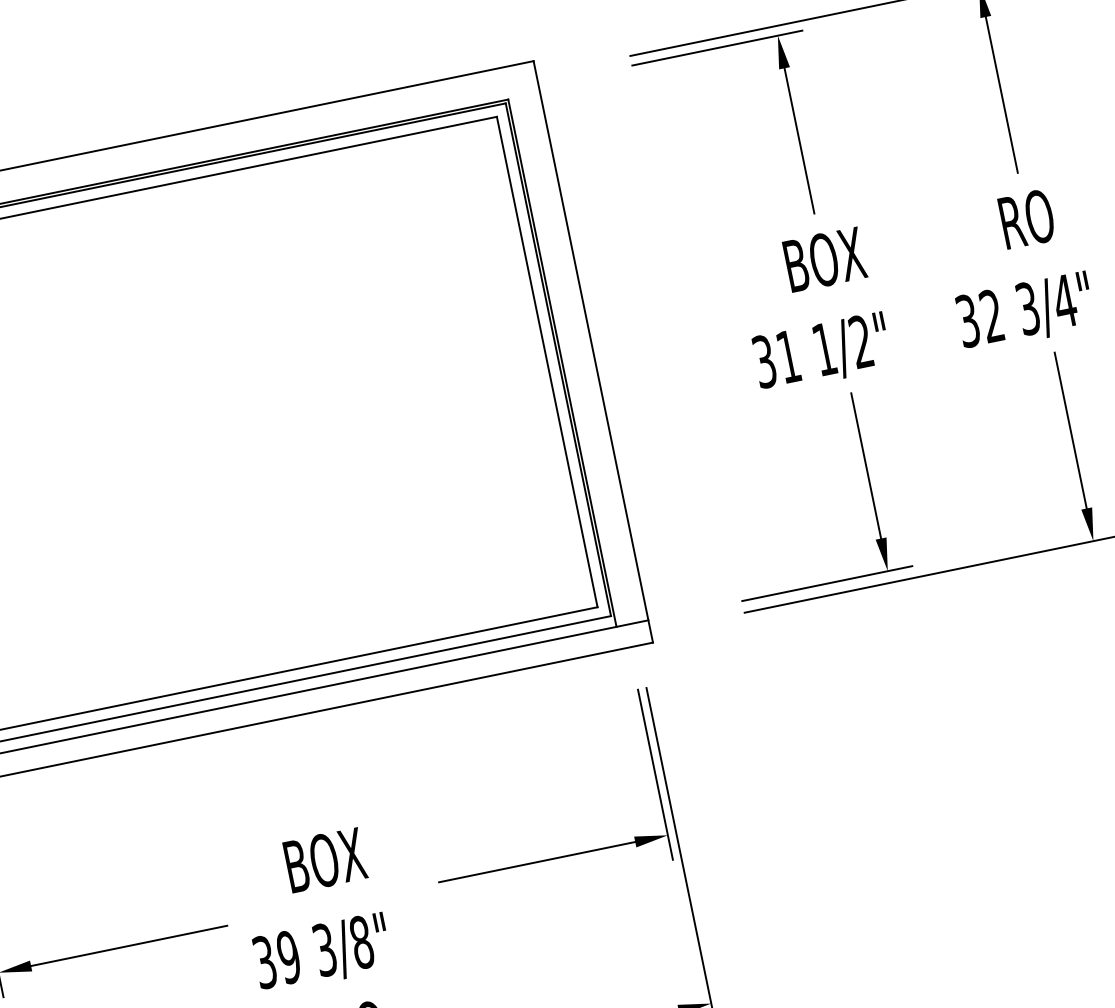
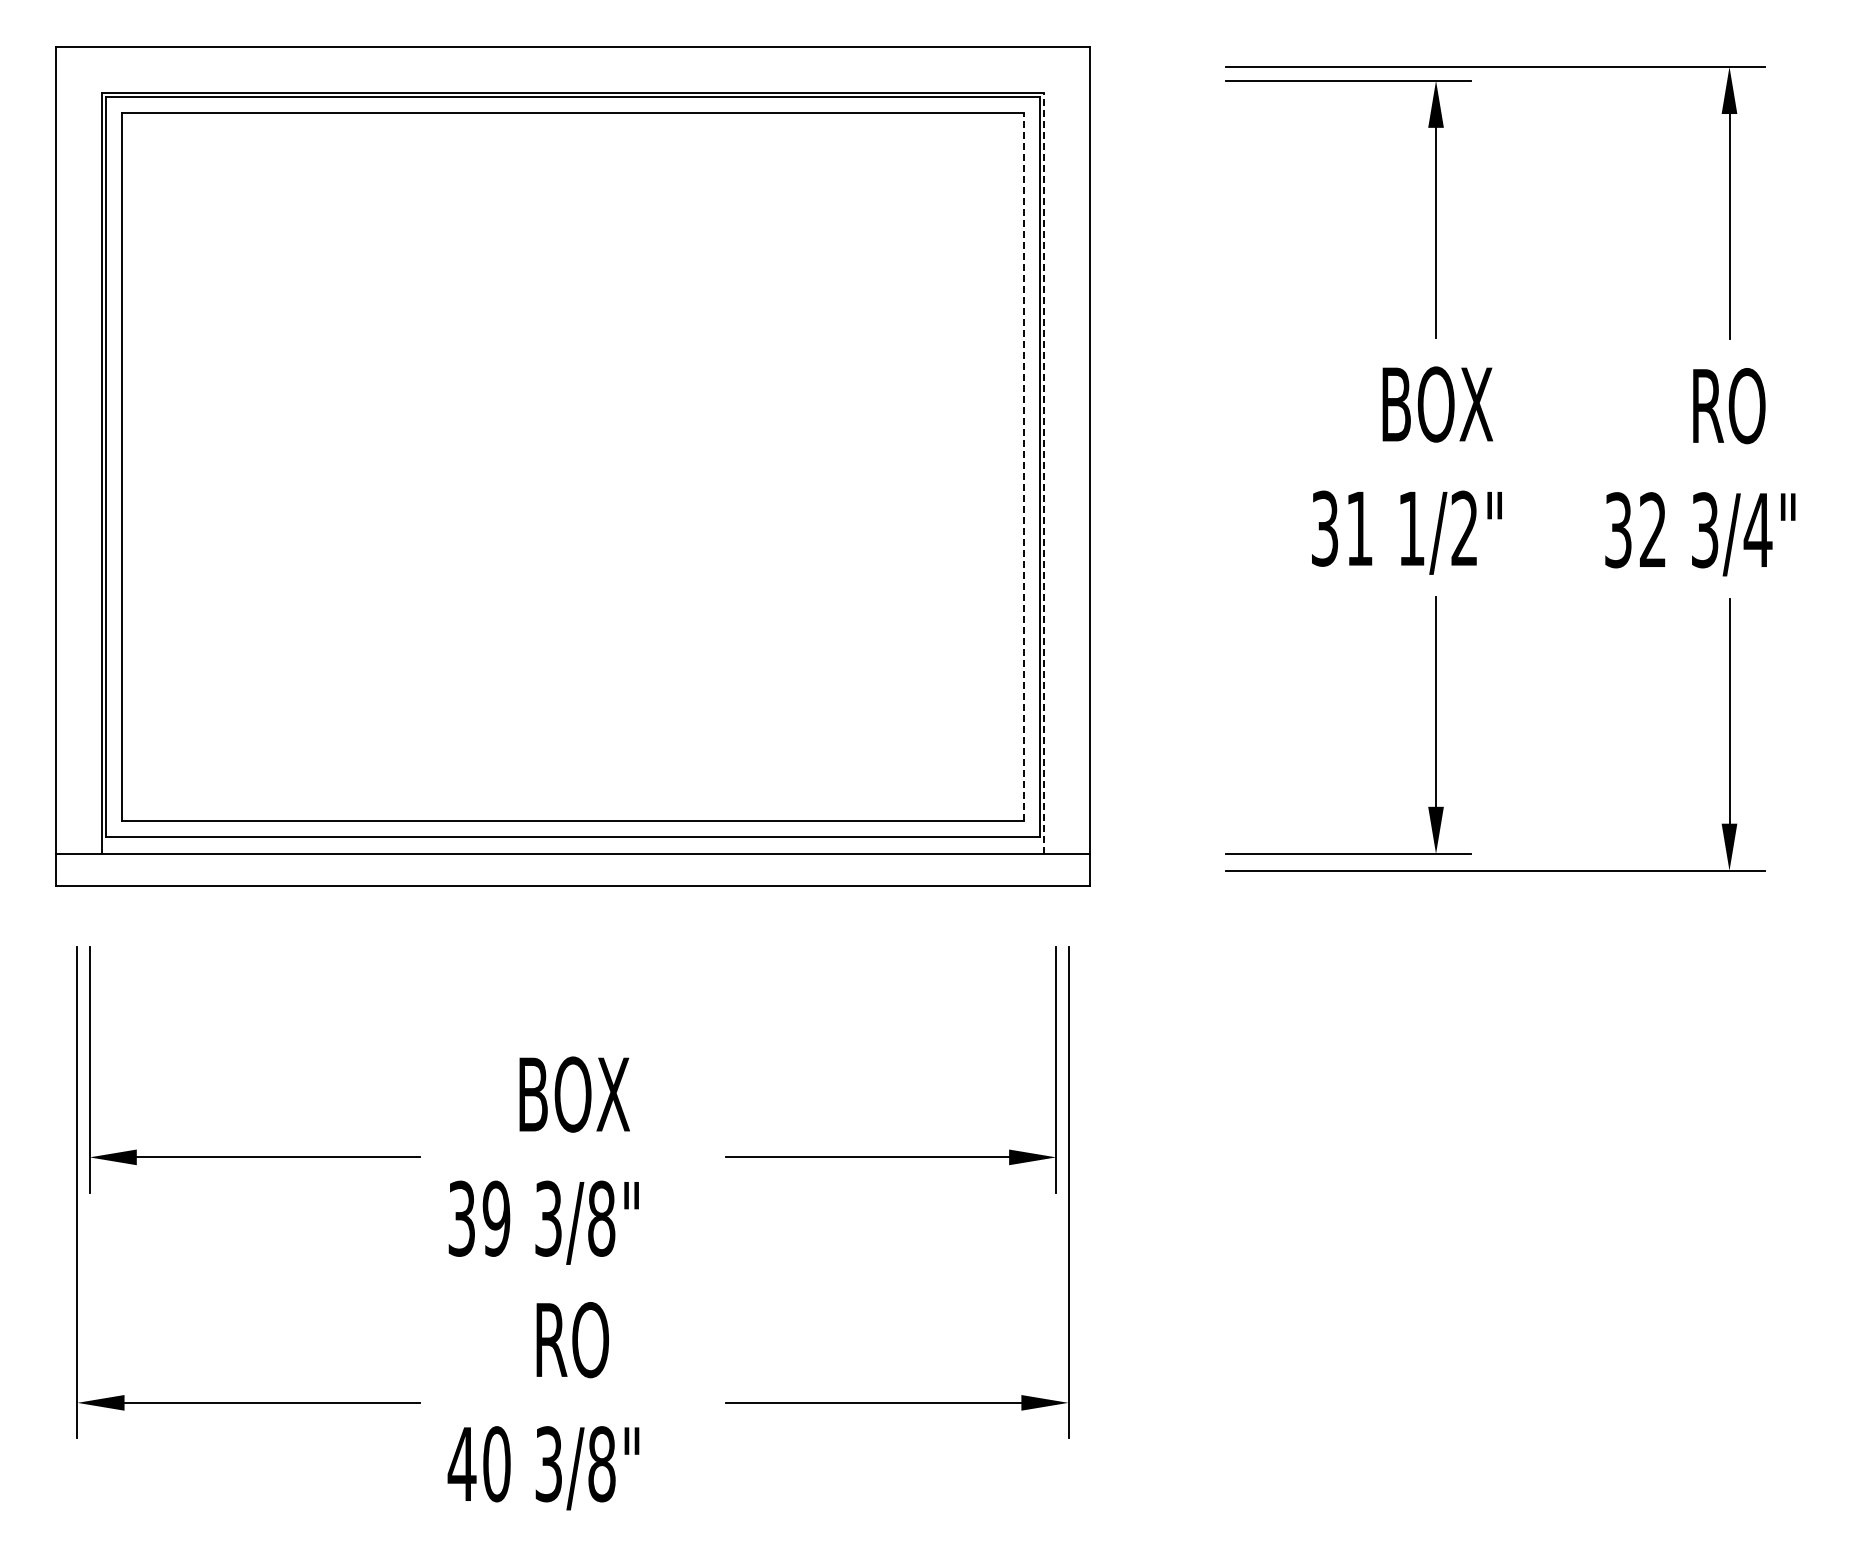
line: (546, 361) -> (1023, 466), solid -> dashed
line: (562, 363) -> (1044, 473), solid -> dashed

